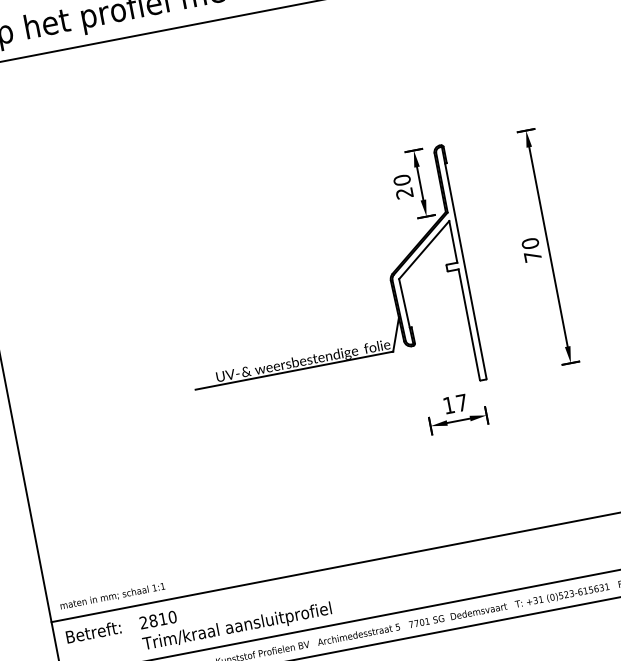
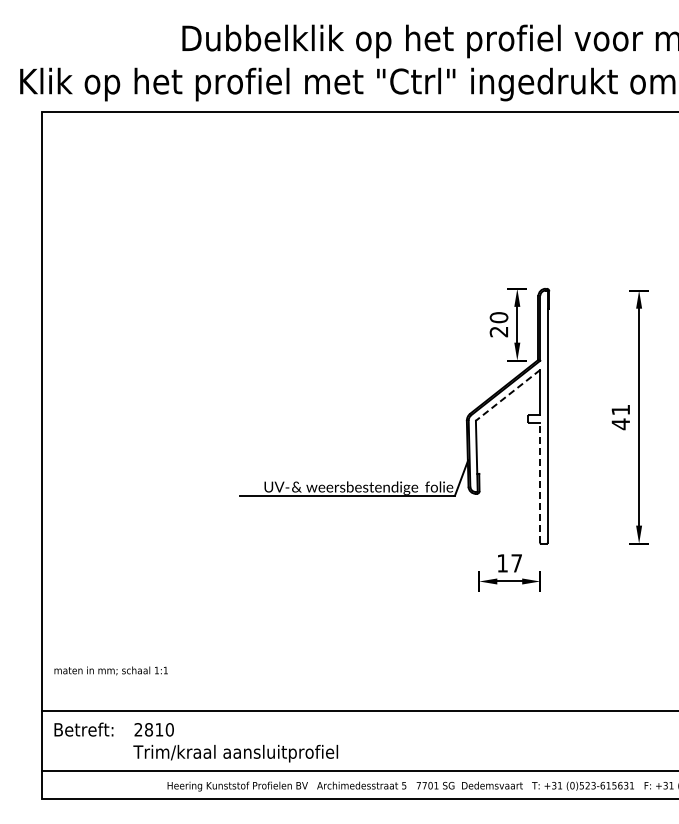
line: (424, 250) -> (508, 395), solid -> dashed
text: (531, 250) -> (620, 417), 70 -> 41
line: (469, 324) -> (540, 482), solid -> dashed
text: (112, 596) -> (110, 670), moved

